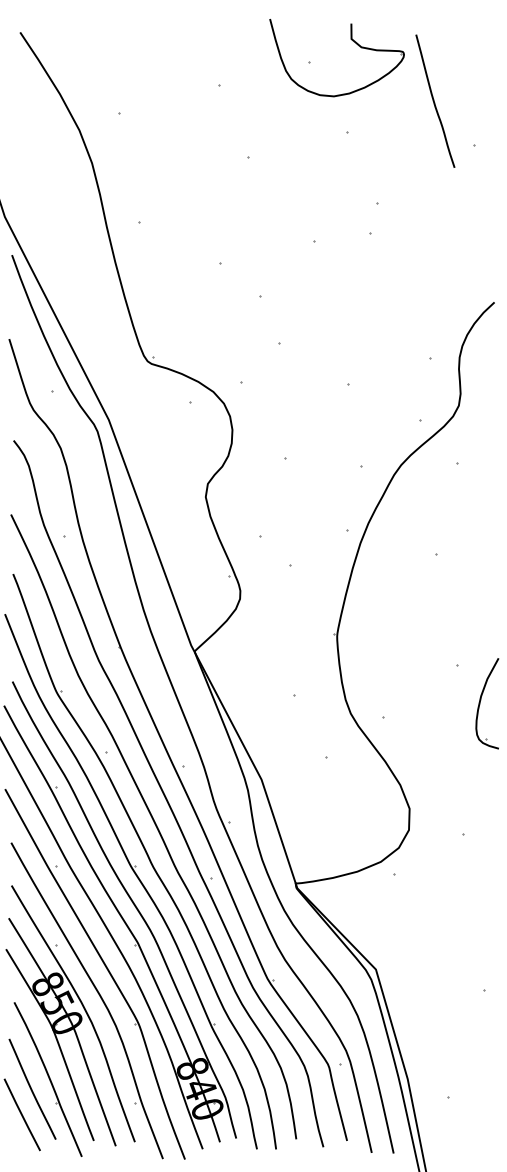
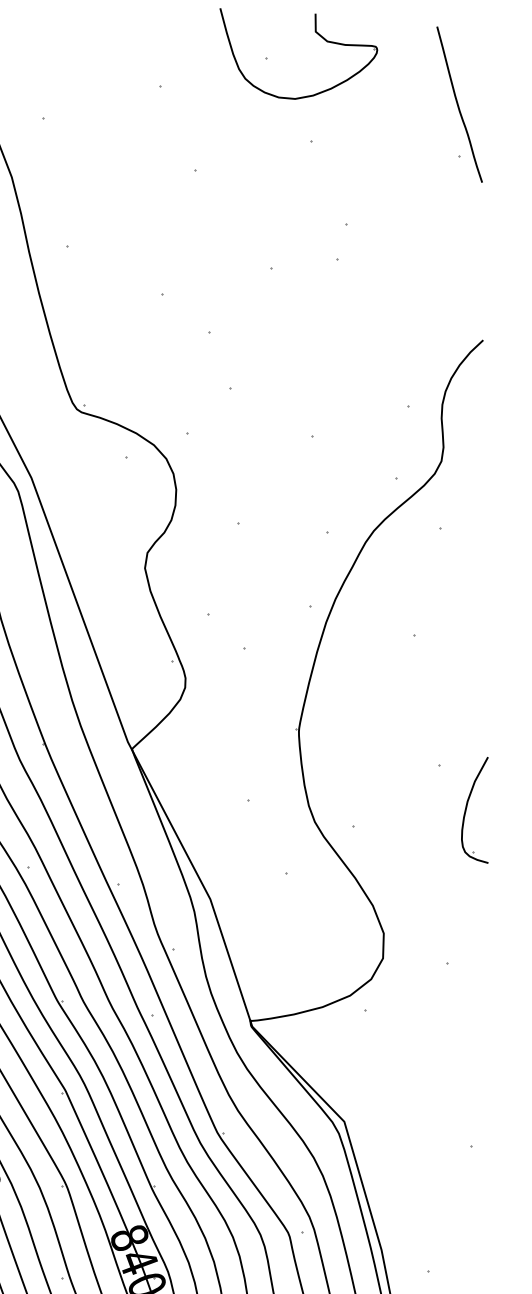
curve: (434, 100) -> (458, 103), moved

